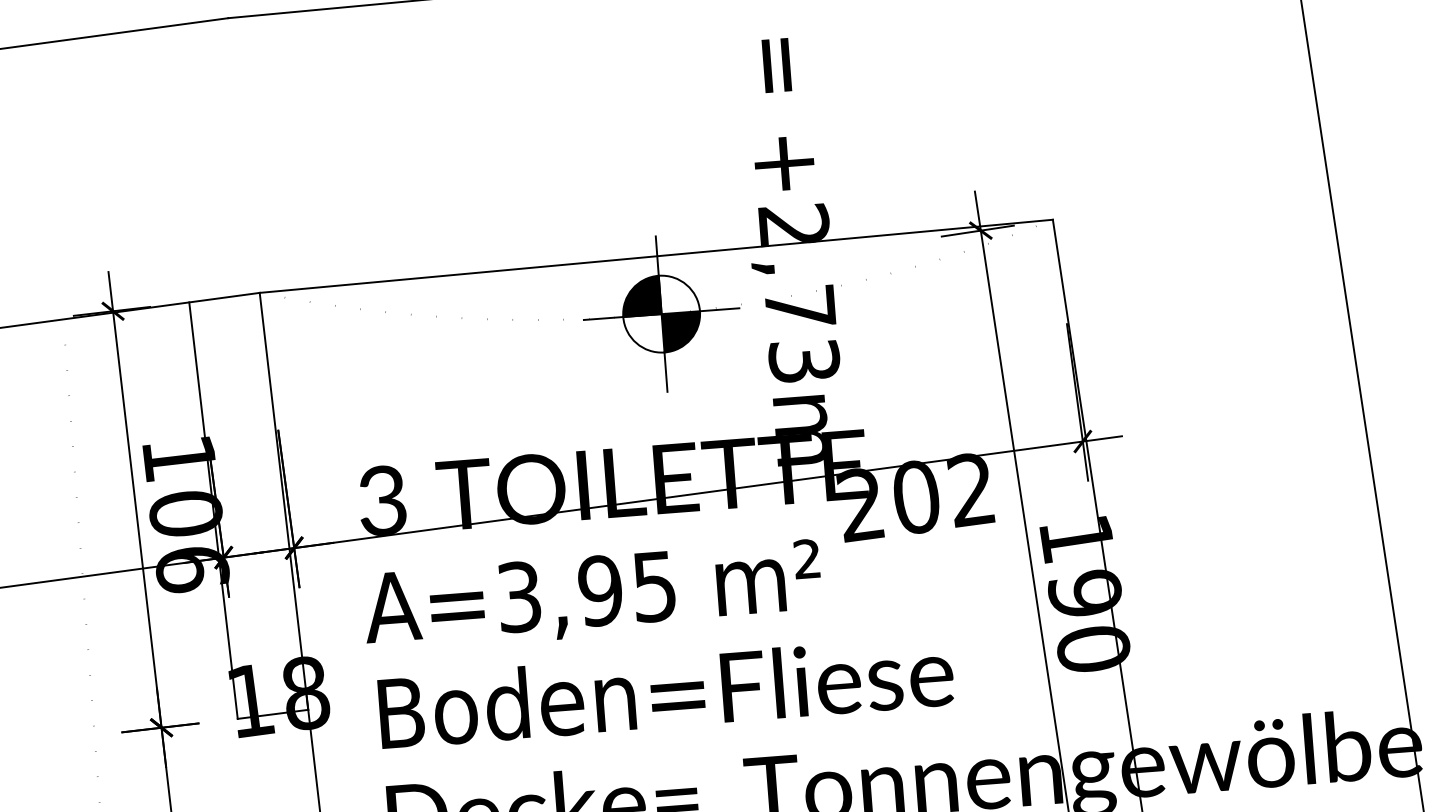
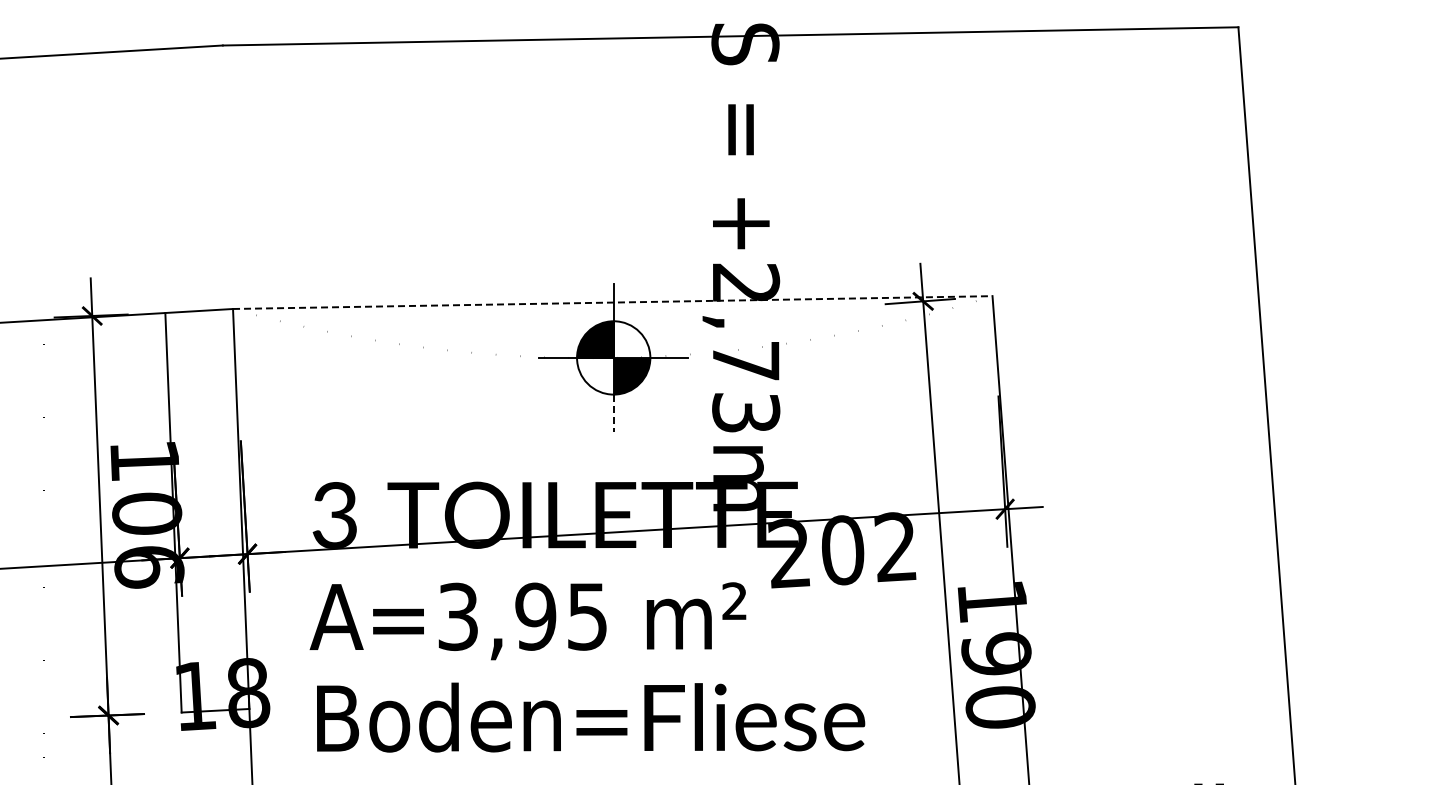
line: (656, 256) -> (612, 302), solid -> dashed
line: (665, 372) -> (613, 413), solid -> dashed

